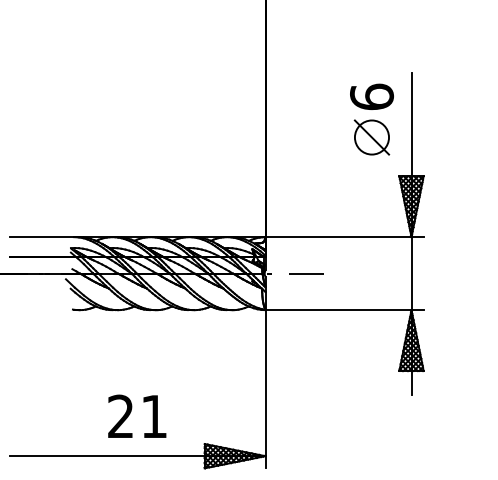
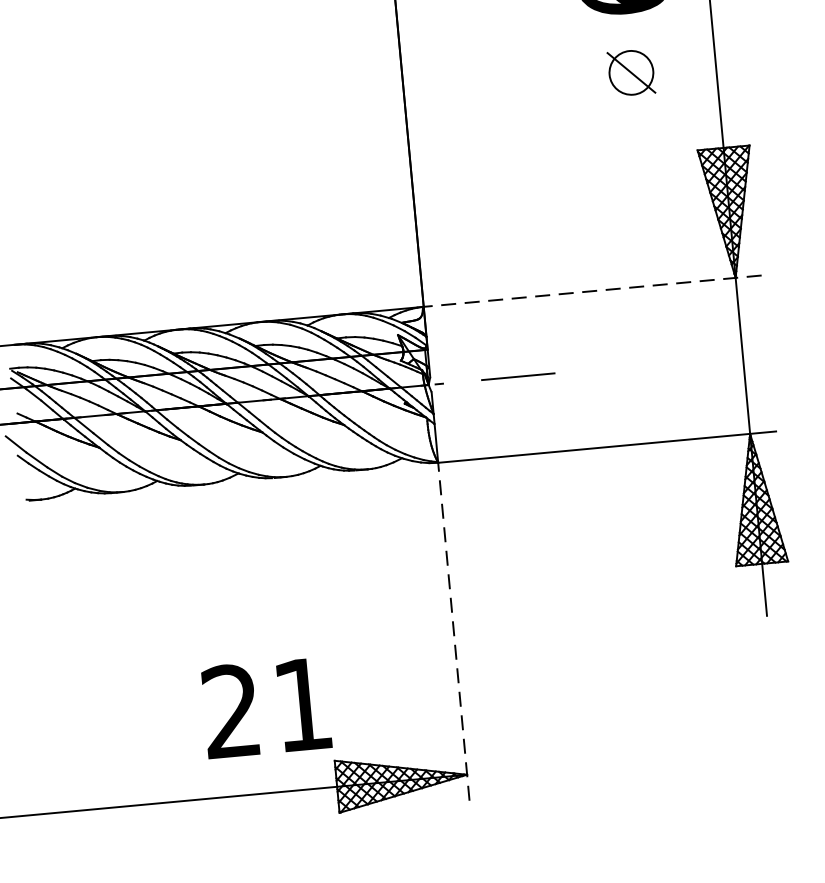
part: (371, 137) -> (630, 72), size x0.6
line: (344, 237) -> (592, 291), solid -> dashed
line: (265, 388) -> (453, 630), solid -> dashed
text: (137, 415) -> (266, 705), moved

